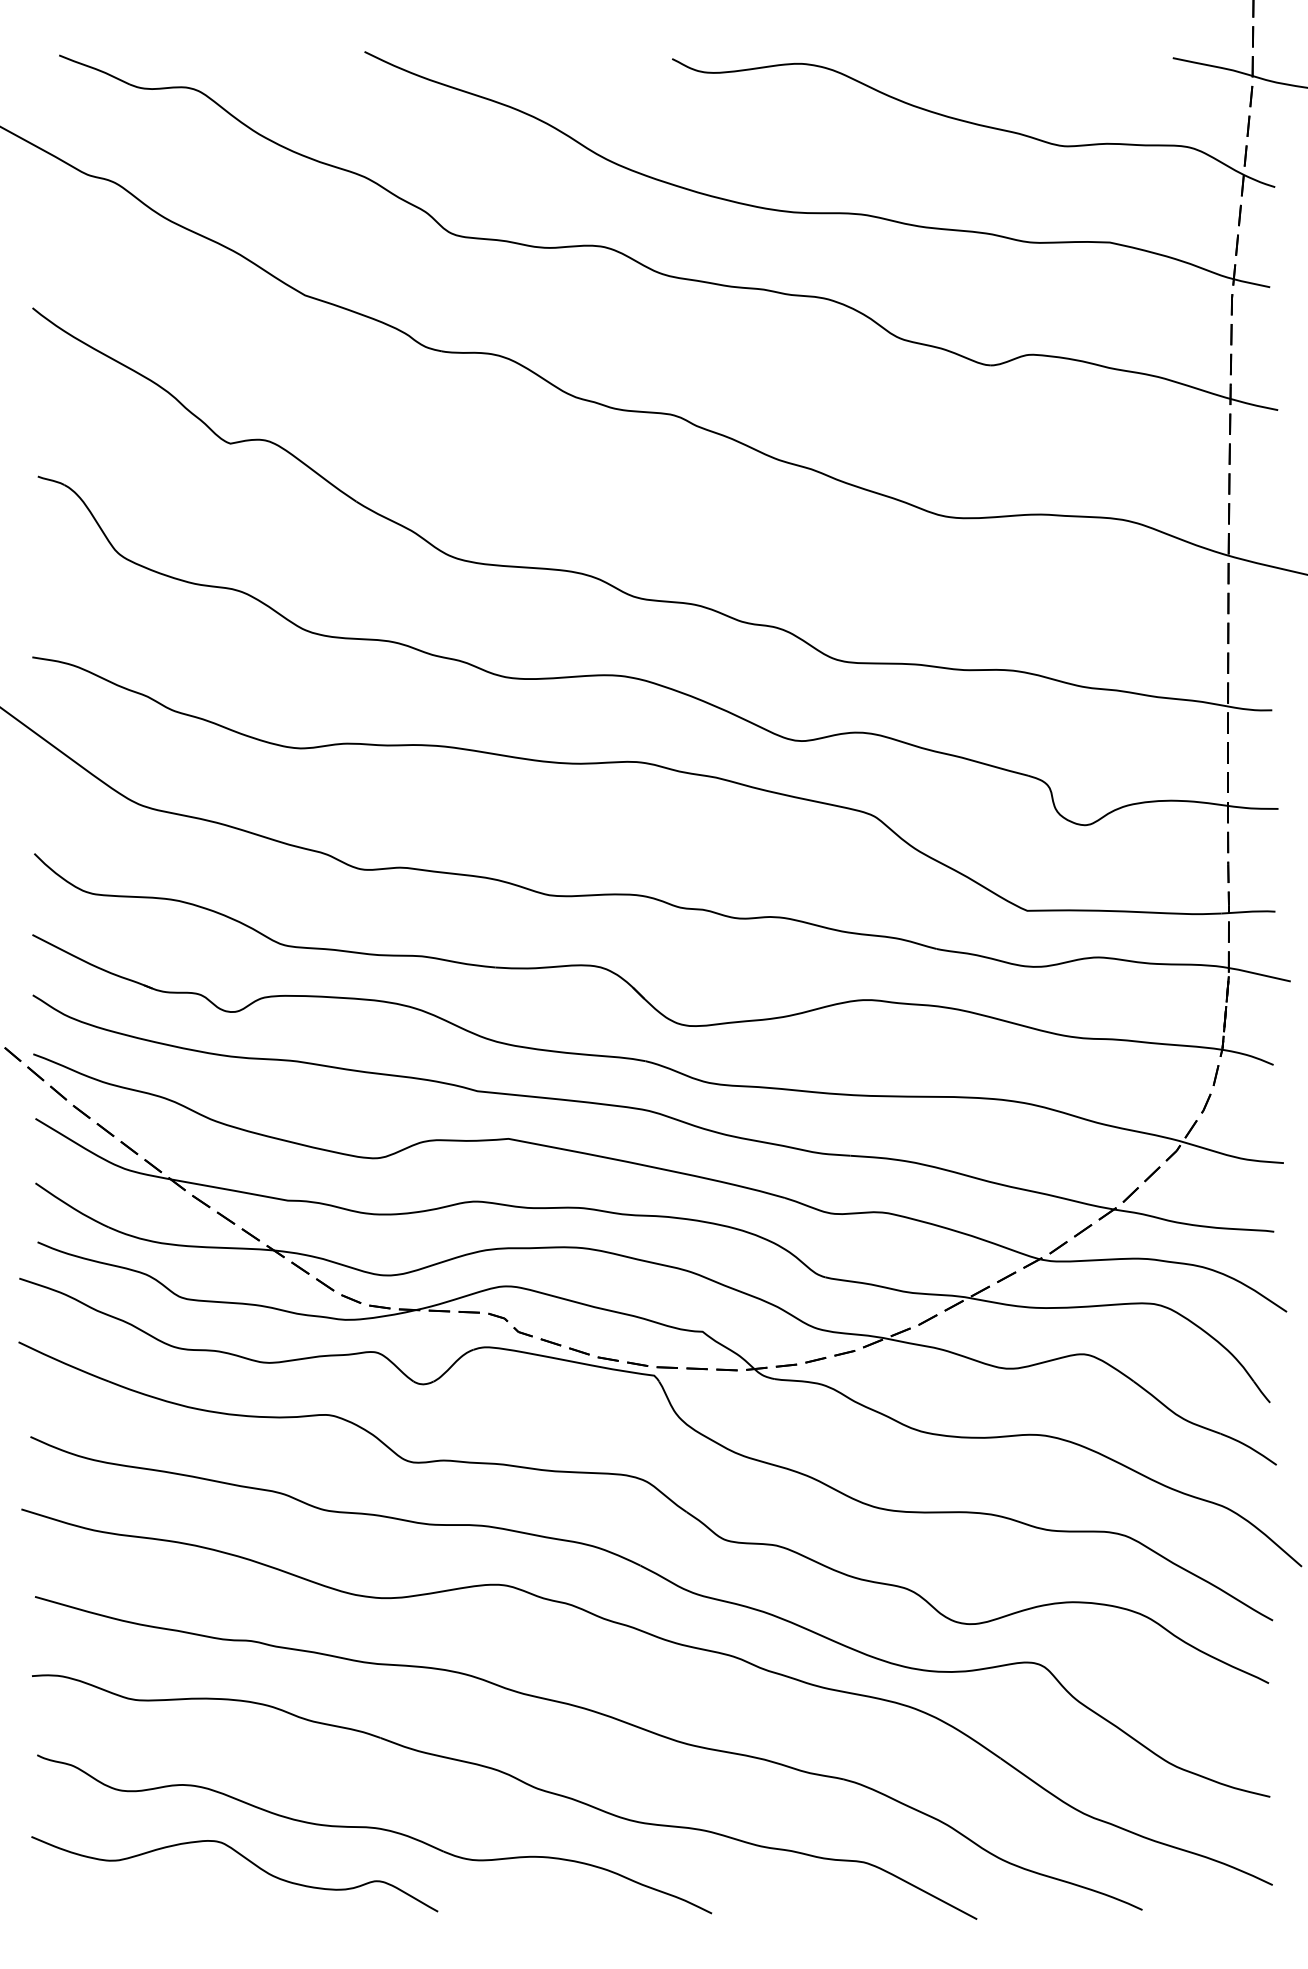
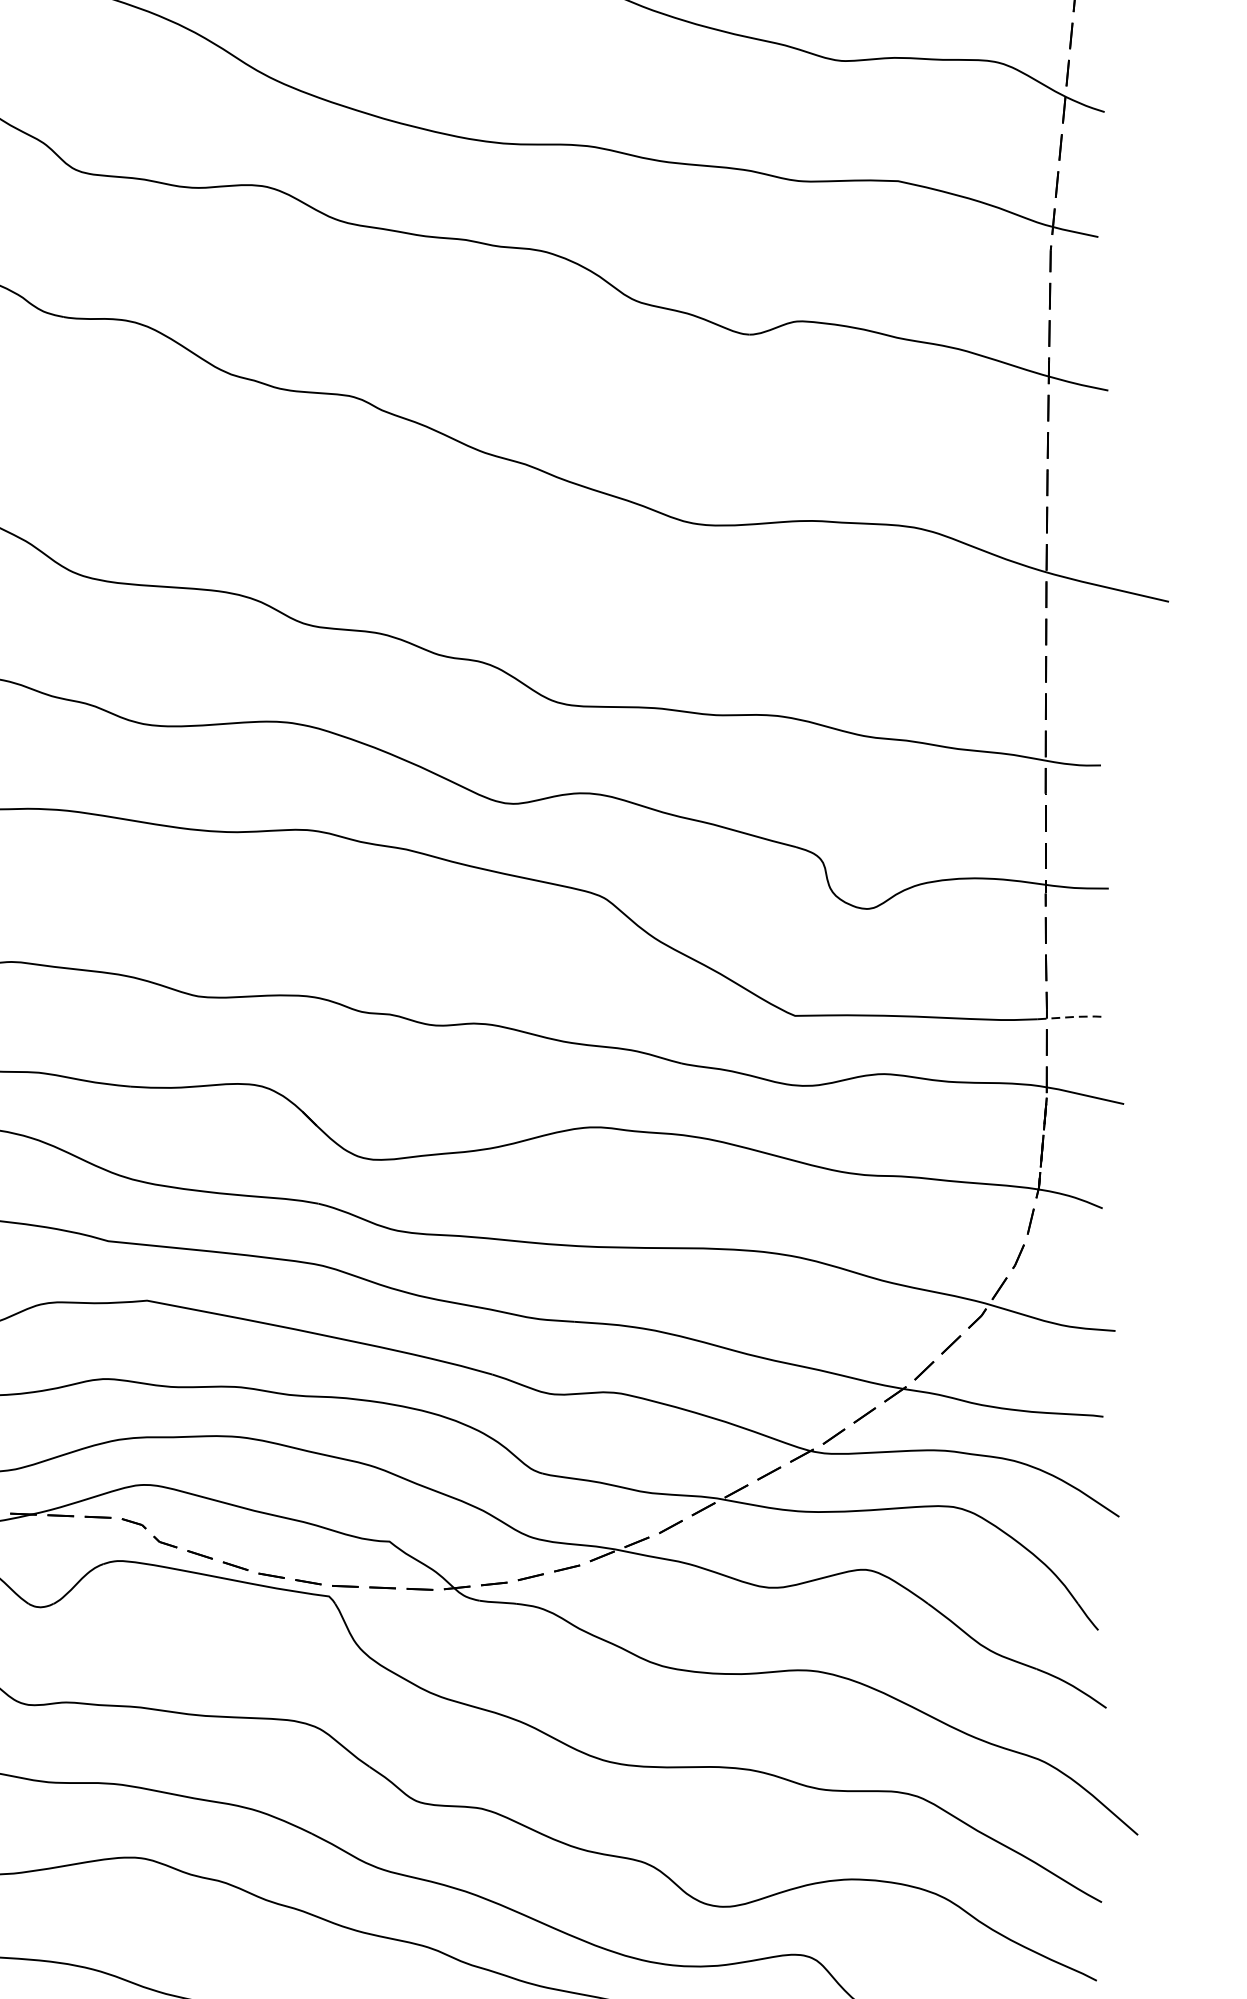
line: (1249, 911) -> (1072, 1016), solid -> dashed

